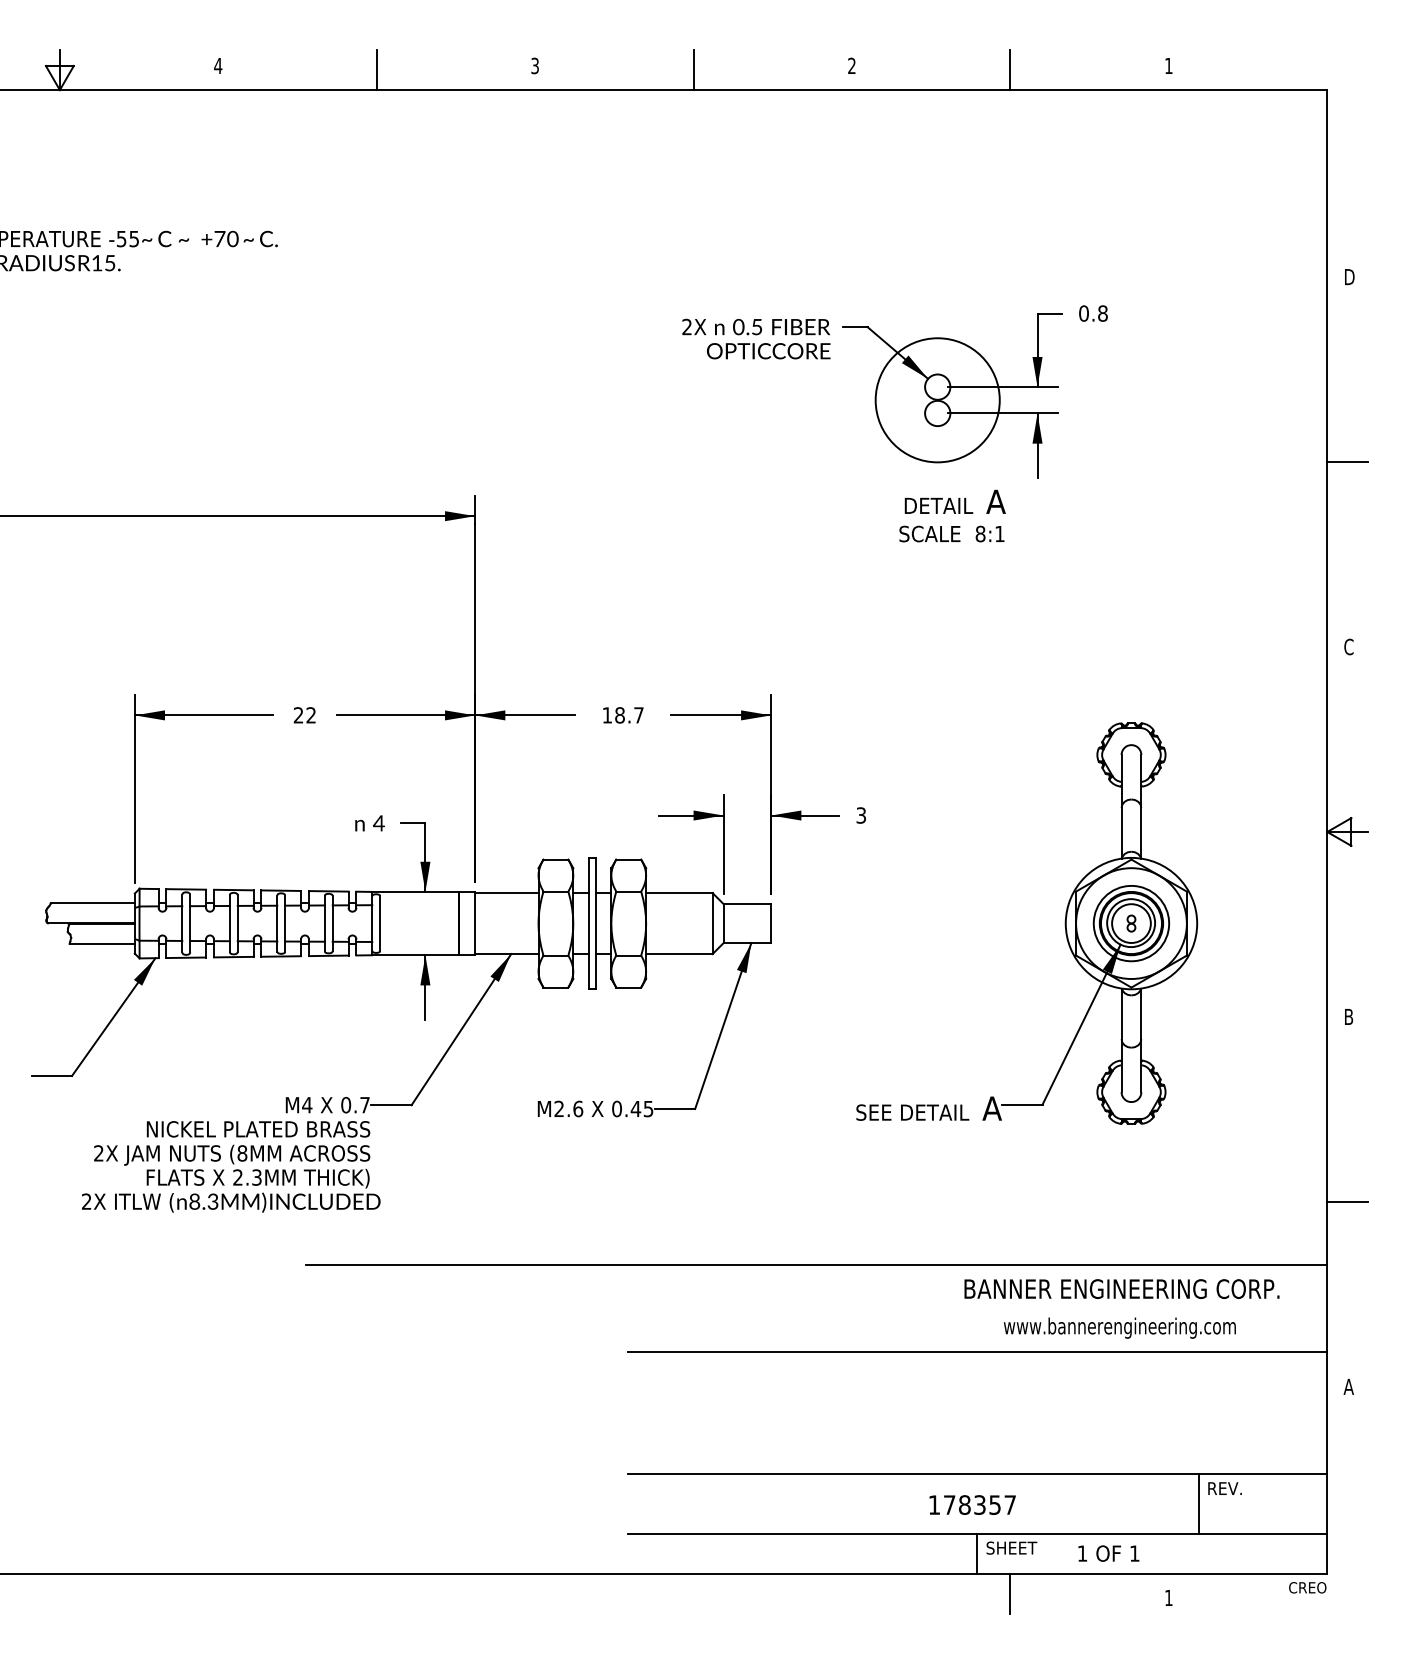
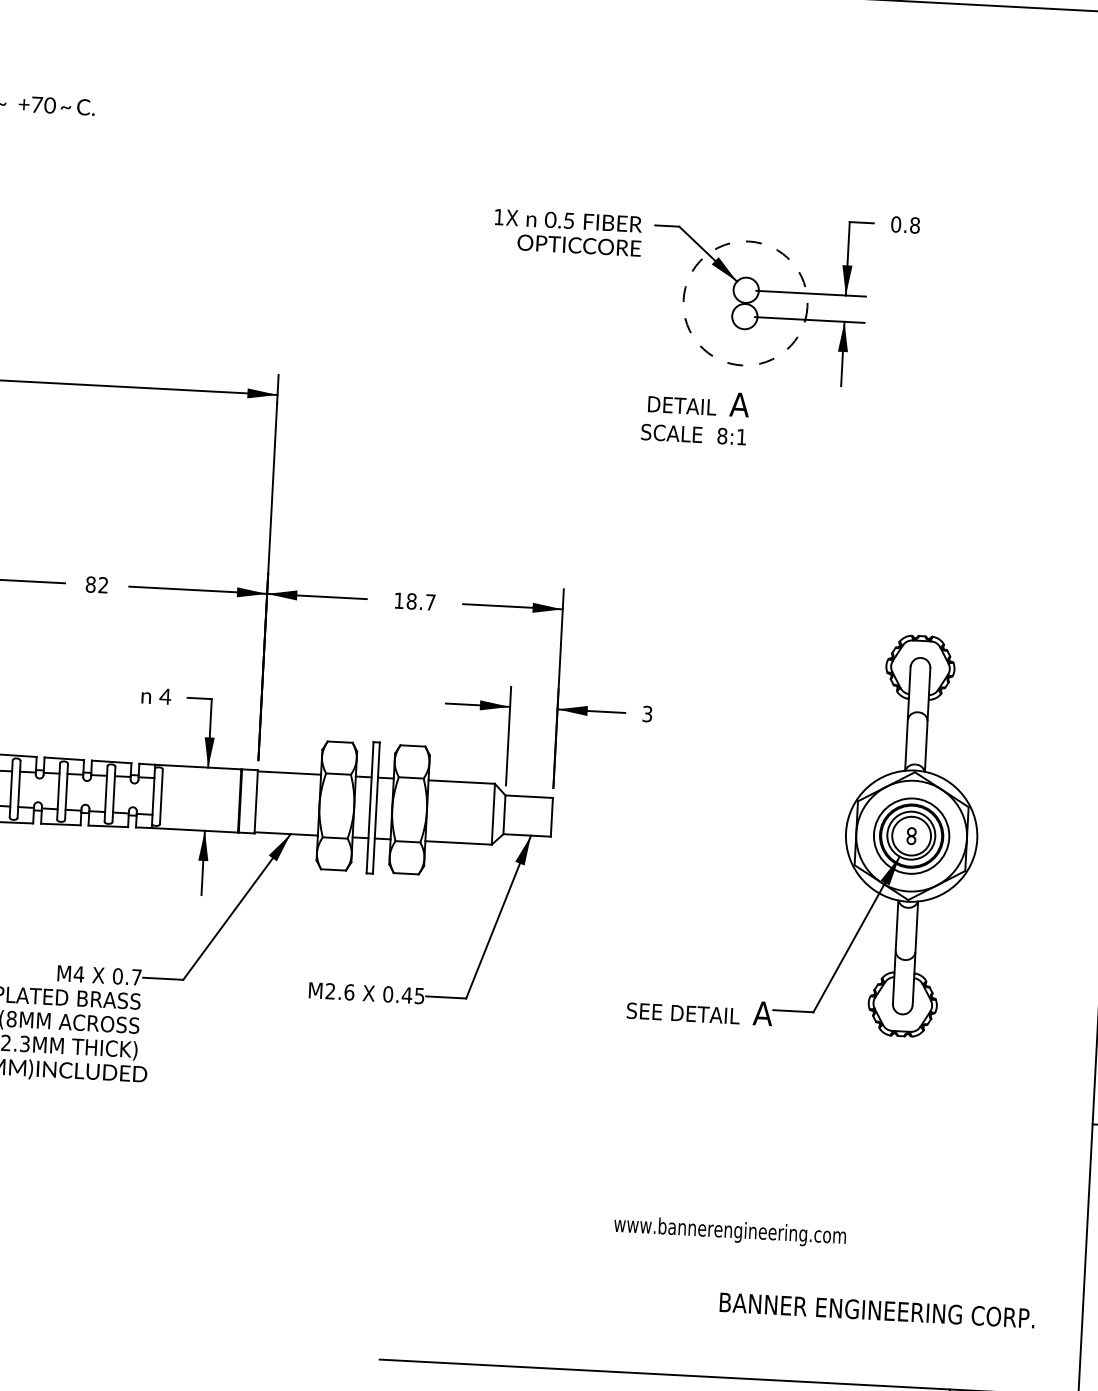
text: (686, 326) -> (498, 216), 2X -> 1X
circle: (937, 400) -> (745, 303), solid -> dashed
text: (952, 515) -> (695, 416), moved
text: (298, 715) -> (90, 584), 22 -> 82
line: (816, 1265) -> (579, 1161), removed
text: (1121, 1288) -> (876, 1309), moved
text: (1119, 1327) -> (729, 1231), moved
line: (977, 1351) -> (735, 1255), removed

